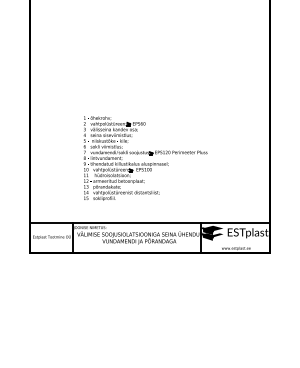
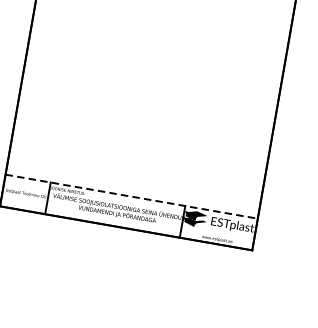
part: (145, 158) -> (138, 128), removed
line: (150, 222) -> (132, 196), solid -> dashed

